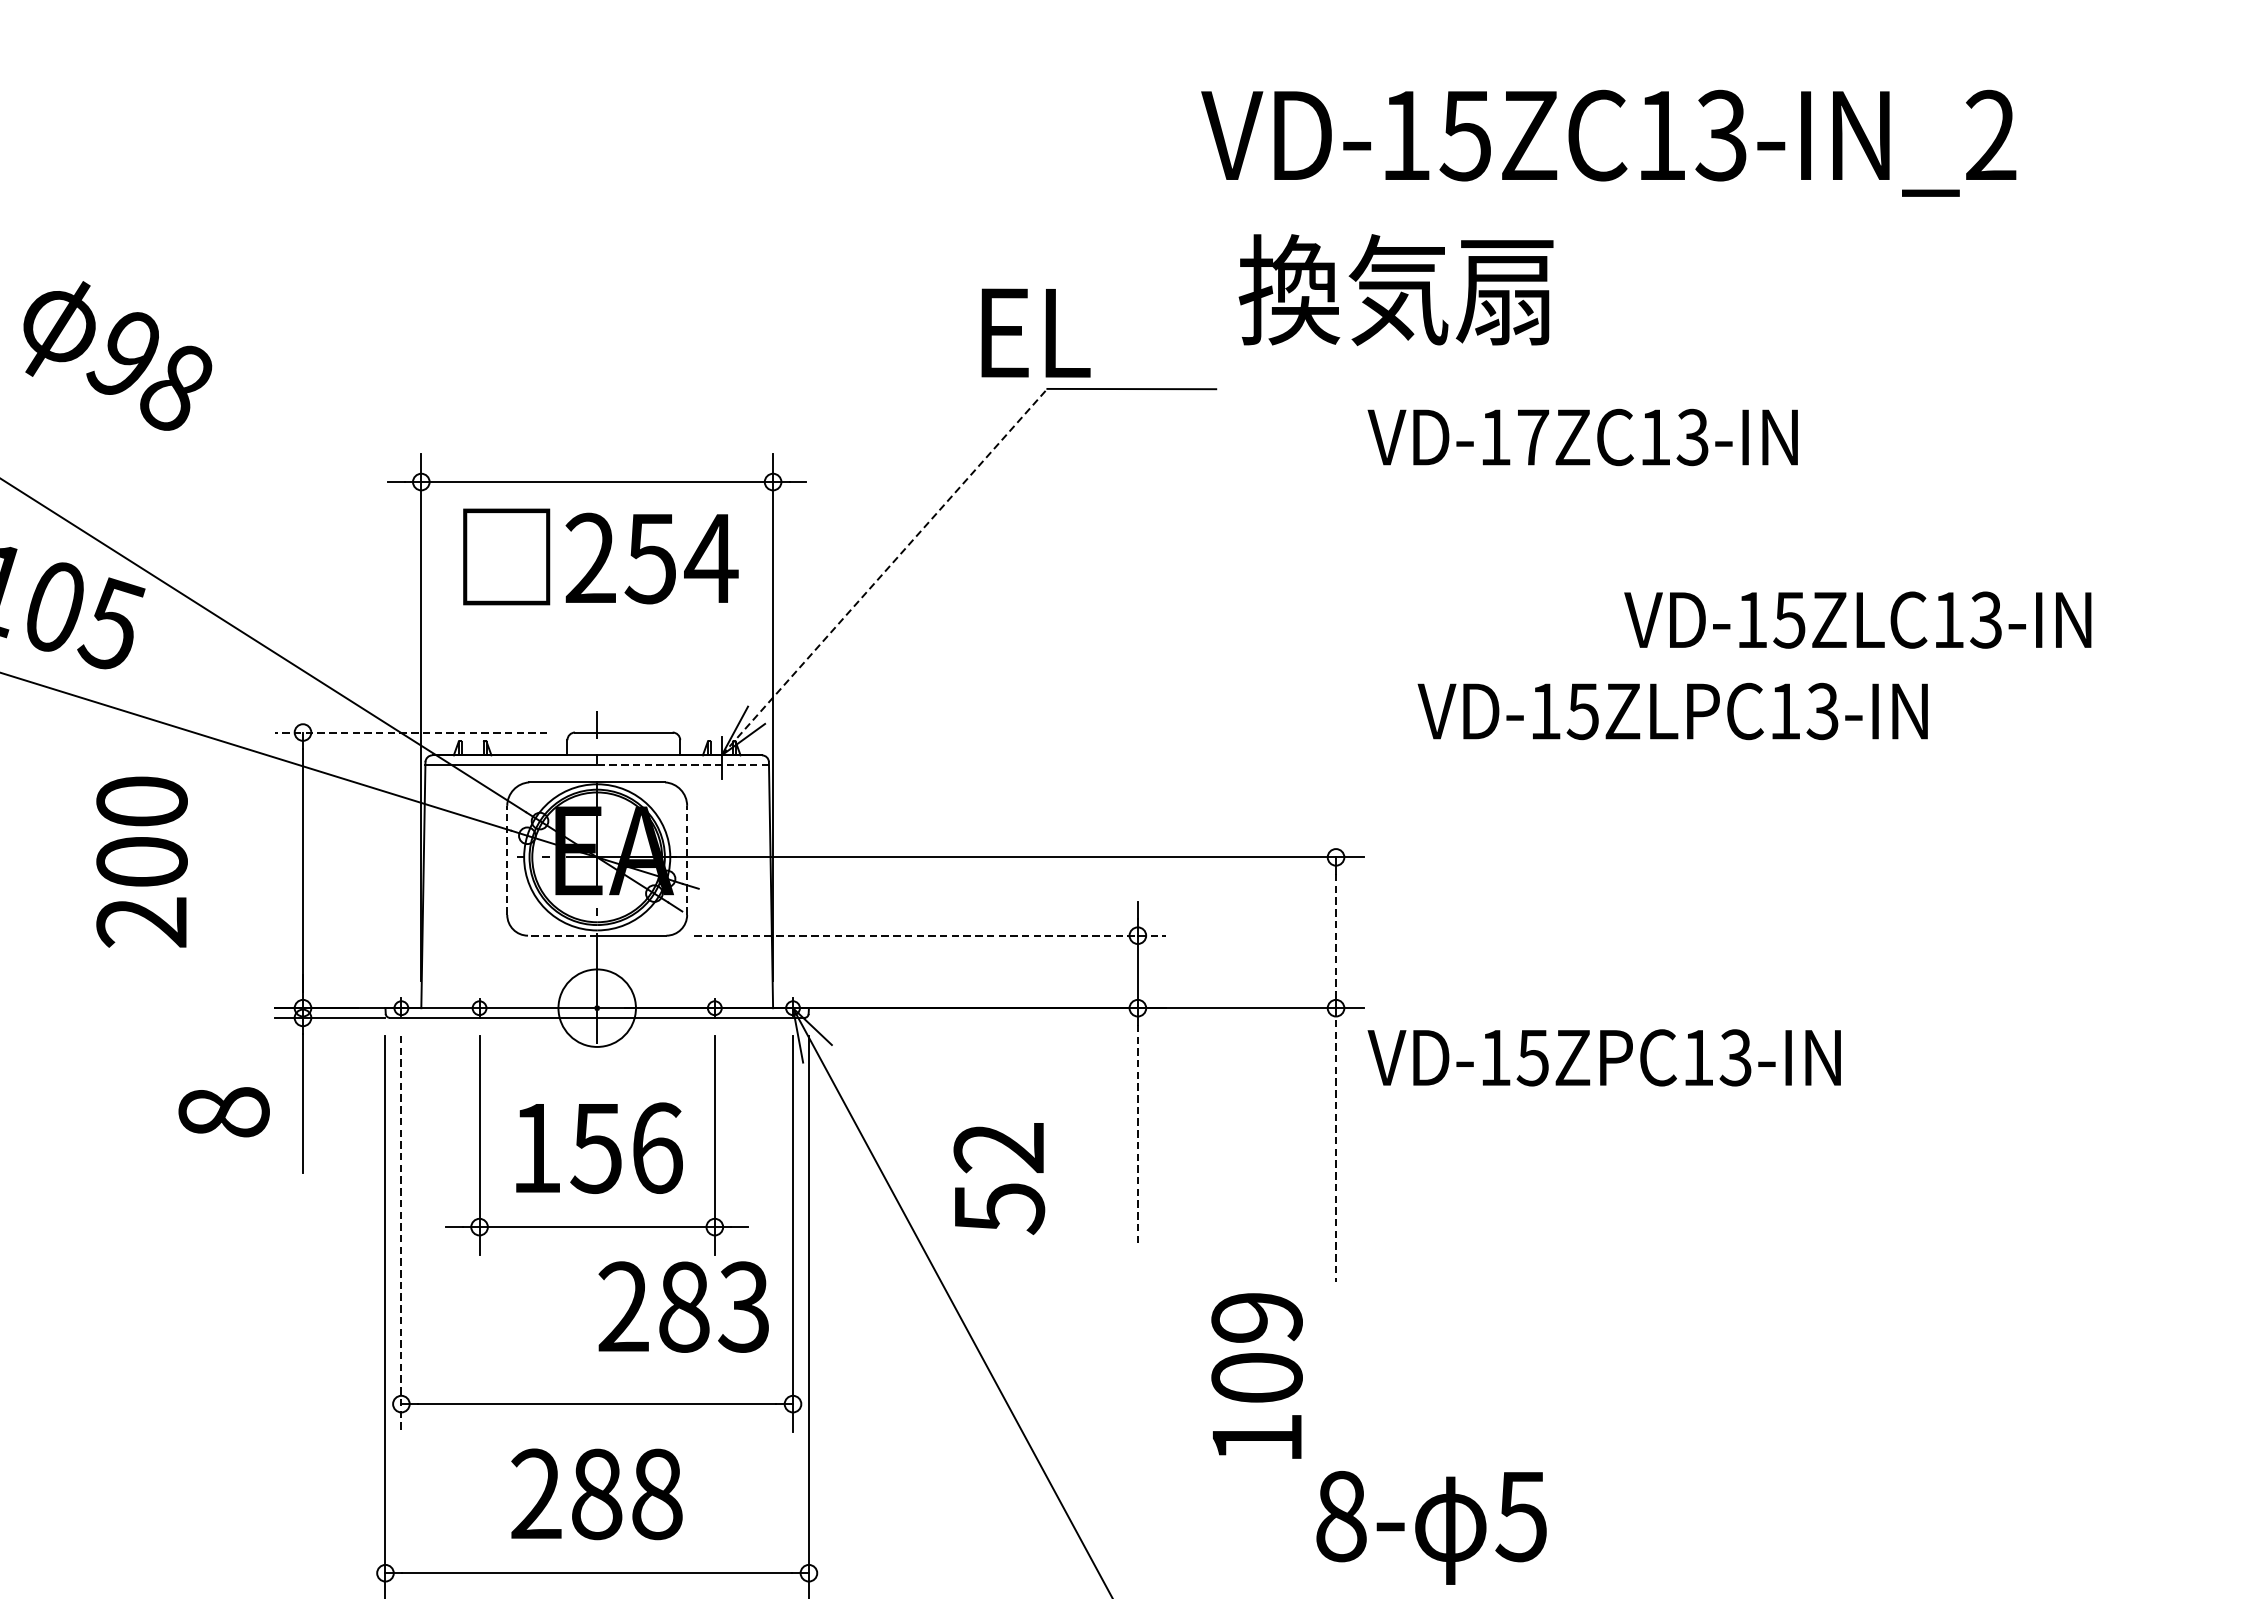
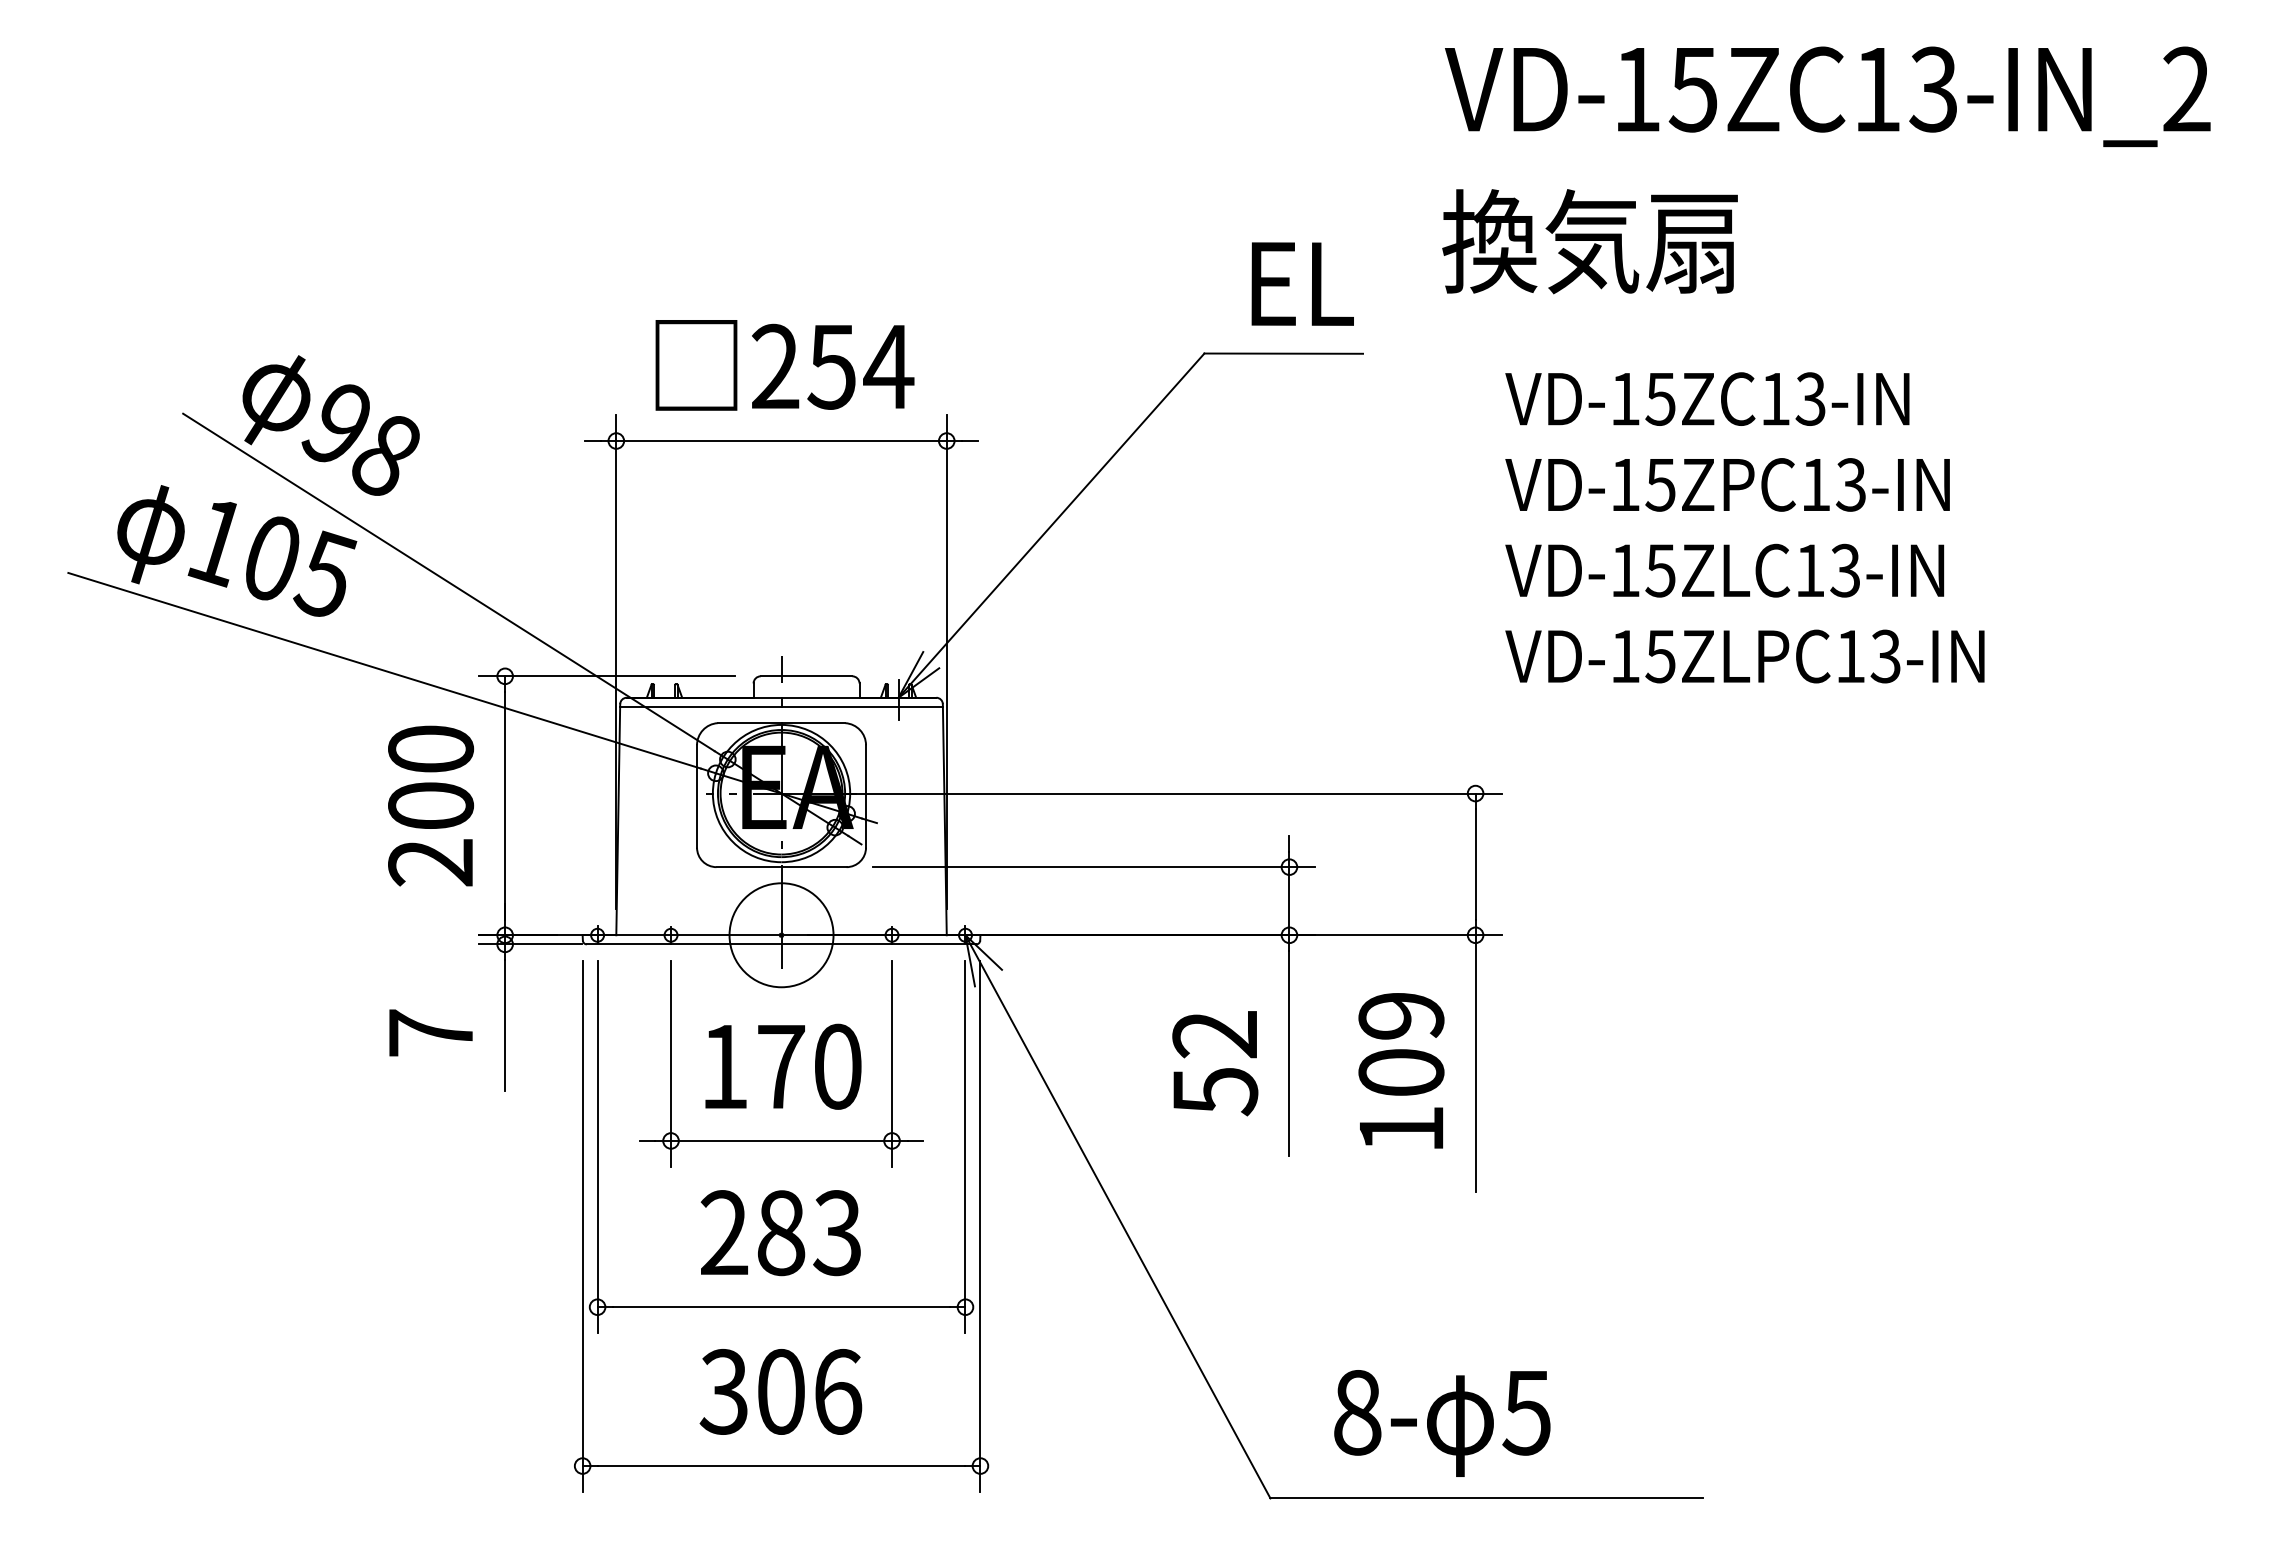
text: (1608, 143) -> (1827, 96), moved
text: (1395, 289) -> (1589, 241), moved
text: (1035, 332) -> (1302, 283), moved
text: (117, 355) -> (330, 425), moved
text: (1532, 437) -> (1660, 399), VD-17ZC13-IN -> VD-15ZC13-IN
text: (600, 557) -> (784, 365), moved
line: (884, 571) -> (1051, 525), dashed -> solid
text: (1857, 619) -> (1724, 570), moved
text: (1672, 711) -> (1744, 656), moved
line: (410, 732) -> (606, 676), dashed -> solid
line: (683, 764) -> (862, 706), dashed -> solid
line: (507, 859) -> (697, 795), dashed -> solid
line: (687, 859) -> (866, 795), dashed -> solid
text: (142, 861) -> (431, 805), moved
line: (1335, 932) -> (1475, 864), dashed -> solid
line: (562, 936) -> (748, 867), dashed -> solid
line: (930, 936) -> (1094, 867), dashed -> solid
circle: (597, 1008) -> (781, 935), size x1.43
text: (1604, 1057) -> (1727, 484), moved
text: (224, 1111) -> (431, 1032), 8 -> 7
line: (1137, 1134) -> (1289, 1053), dashed -> solid
line: (1335, 1144) -> (1475, 1063), dashed -> solid
text: (626, 1147) -> (809, 1066), 156 -> 170
text: (999, 1178) -> (1215, 1063), moved
line: (401, 1234) -> (597, 1147), dashed -> solid
text: (683, 1307) -> (780, 1233), moved
text: (1257, 1375) -> (1401, 1070), moved
text: (596, 1493) -> (780, 1391), 288 -> 306
text: (1431, 1527) -> (1442, 1423), moved

